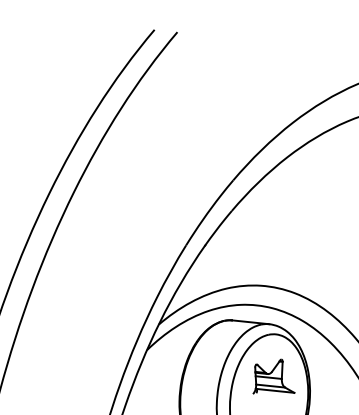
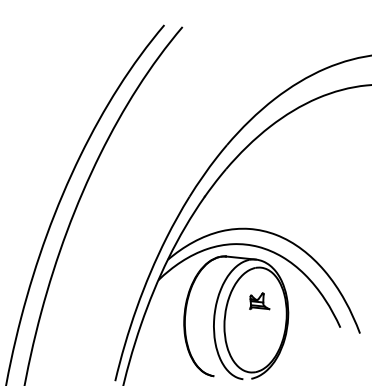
part: (273, 376) -> (259, 301), size x0.6

